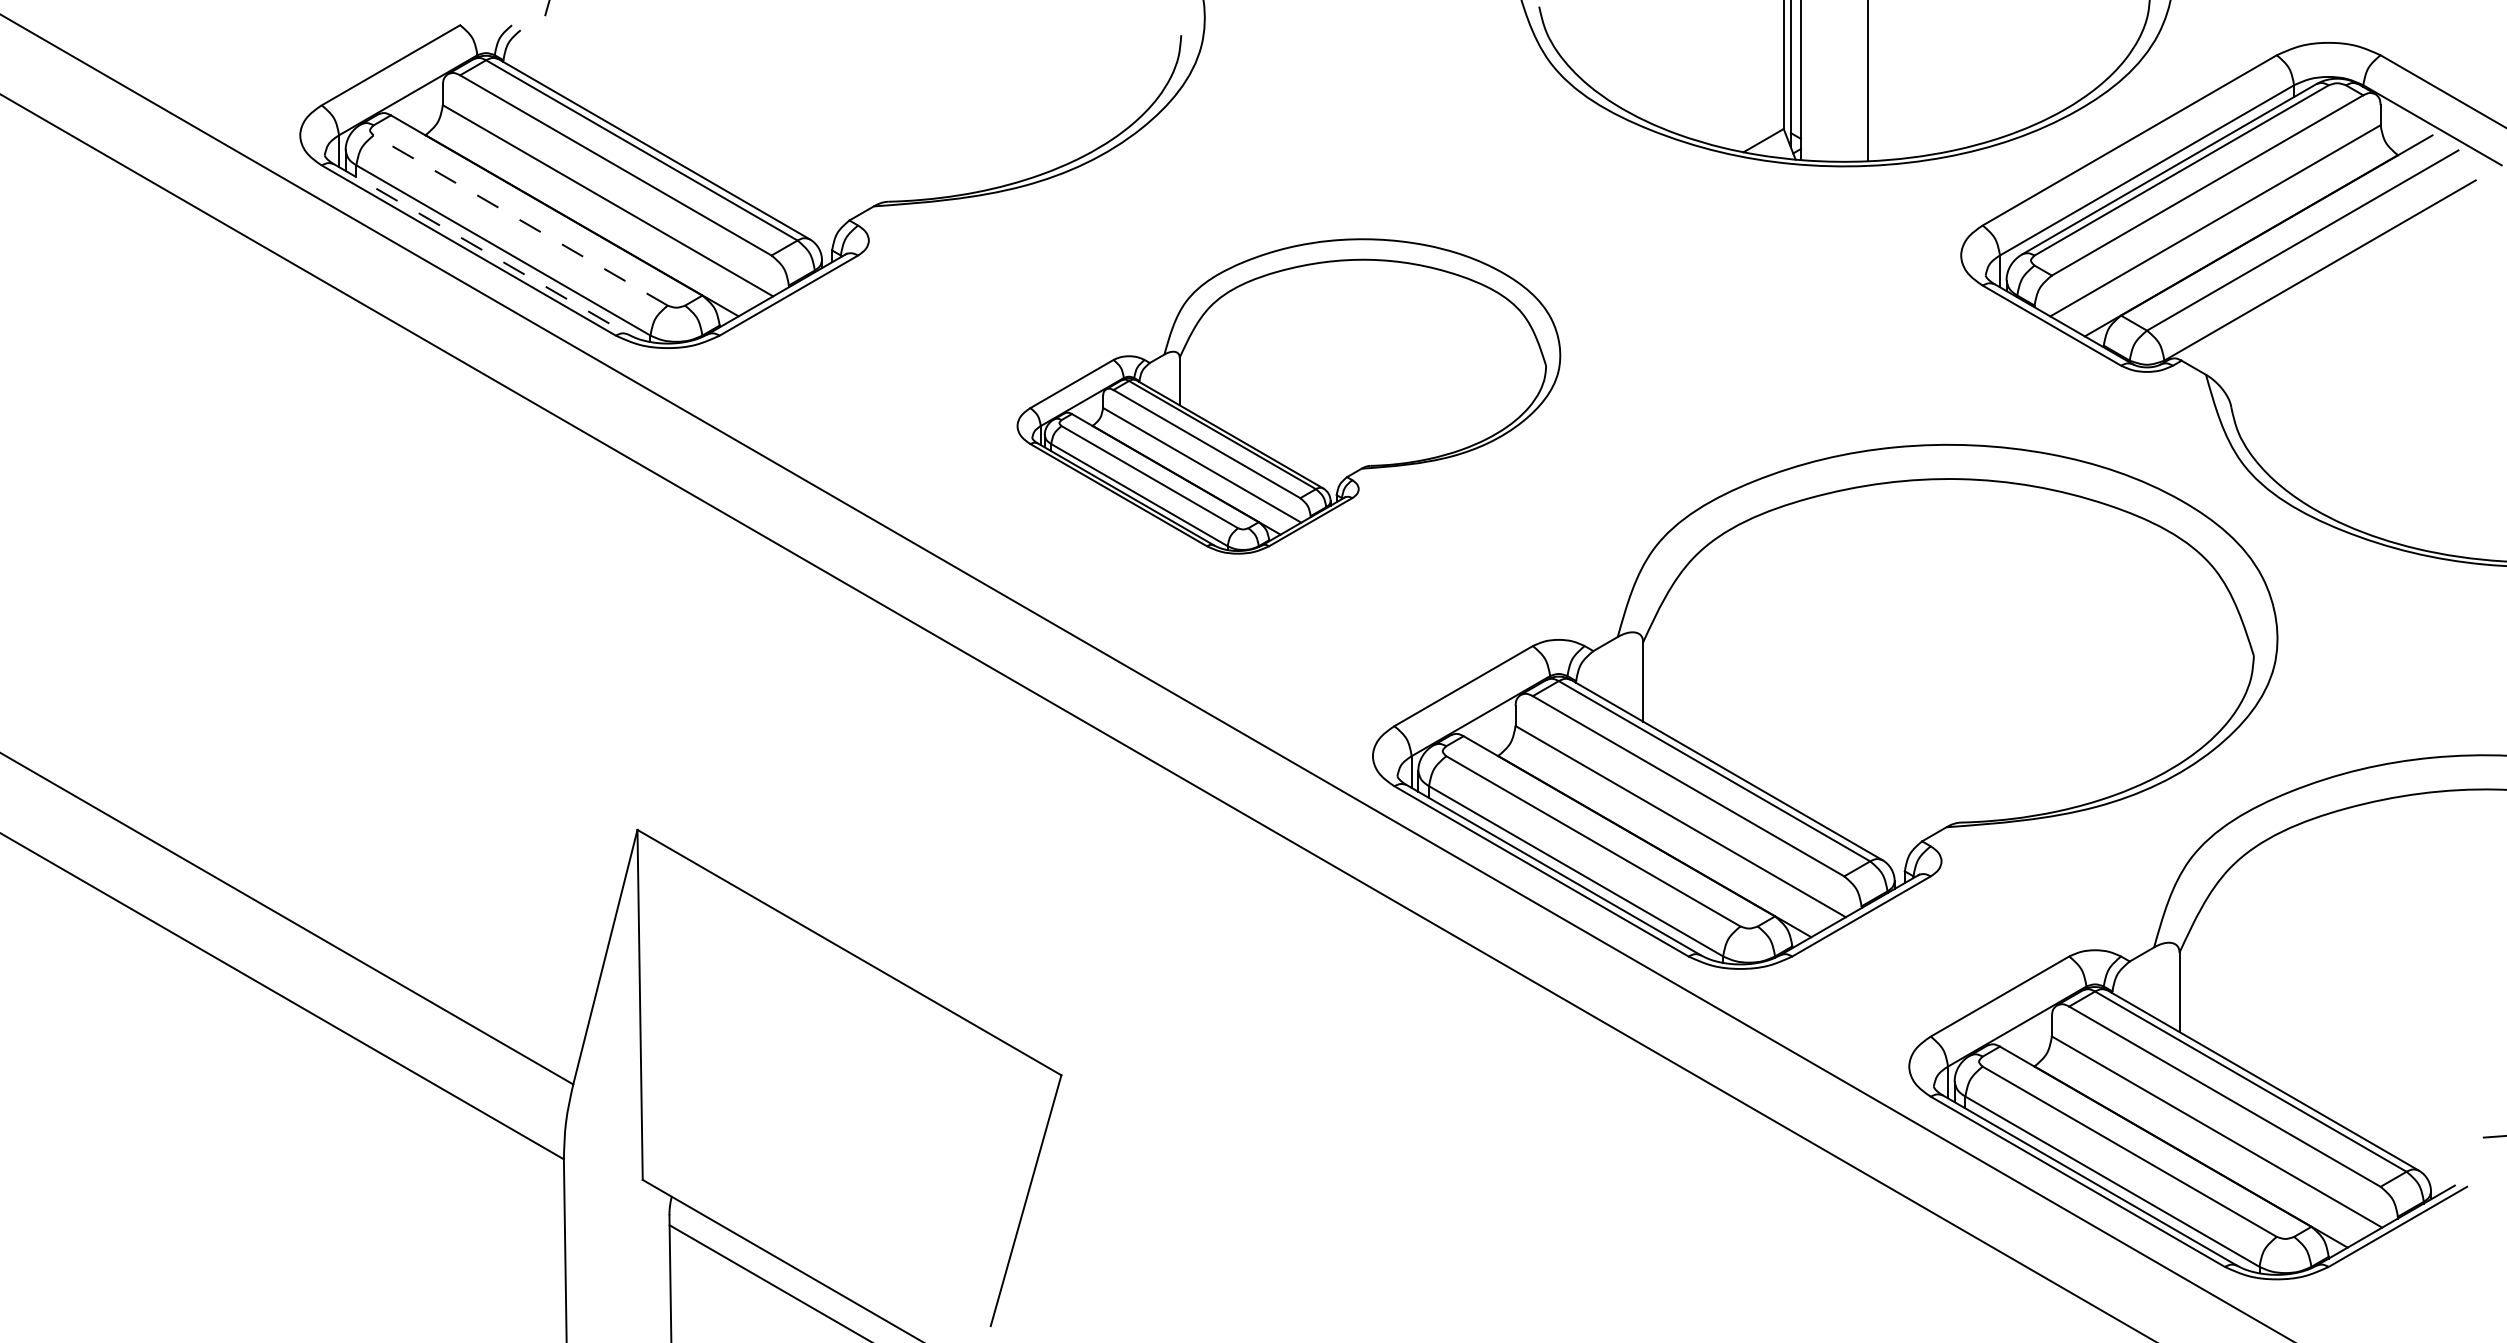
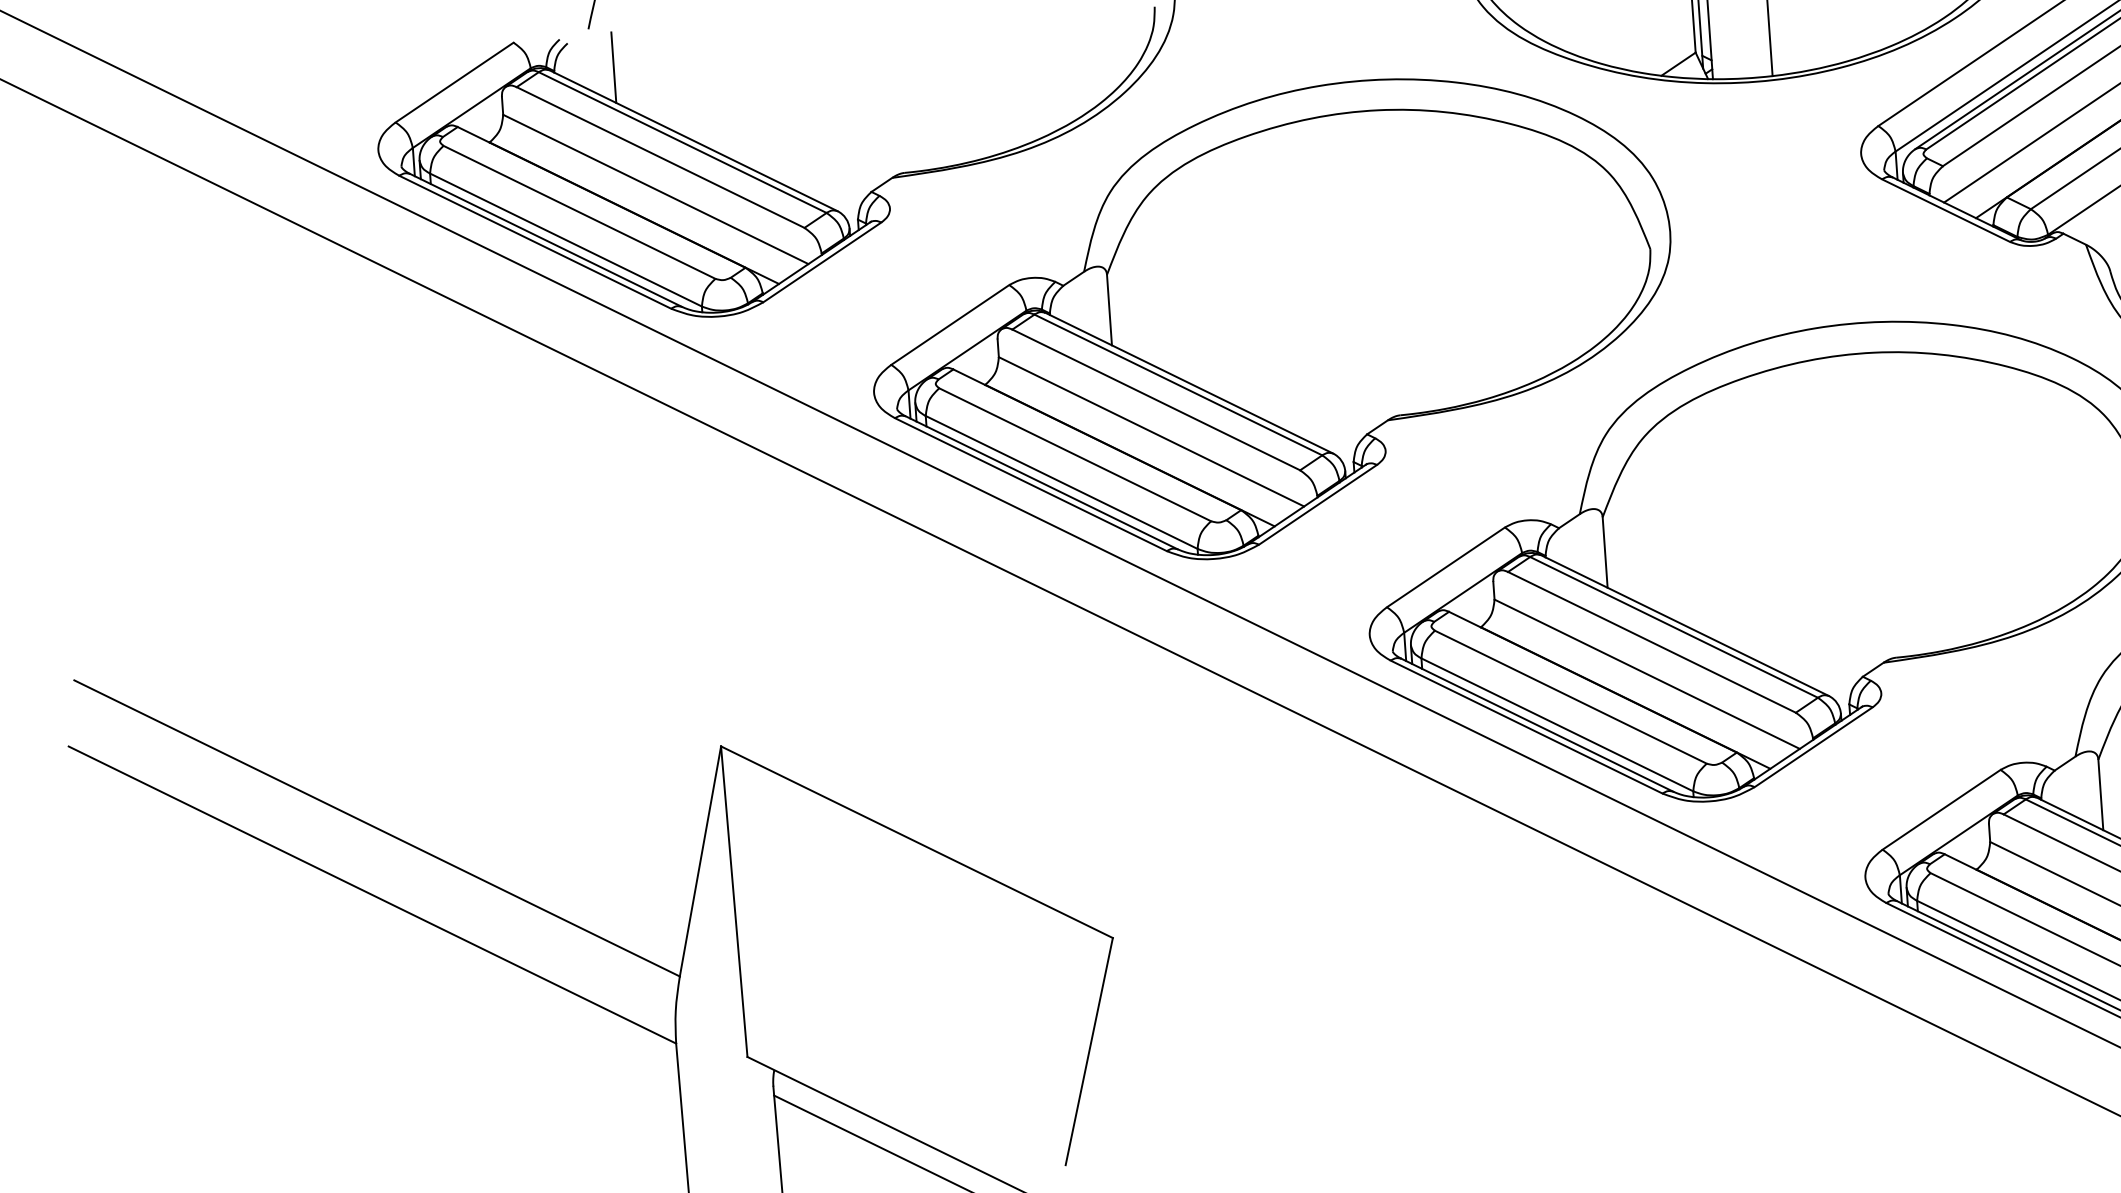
line: (570, 60) -> (613, 67), added
line: (520, 220) -> (579, 212), dashed -> solid
line: (481, 249) -> (546, 240), dashed -> solid
part: (1288, 396) -> (1272, 320), size x1.67

